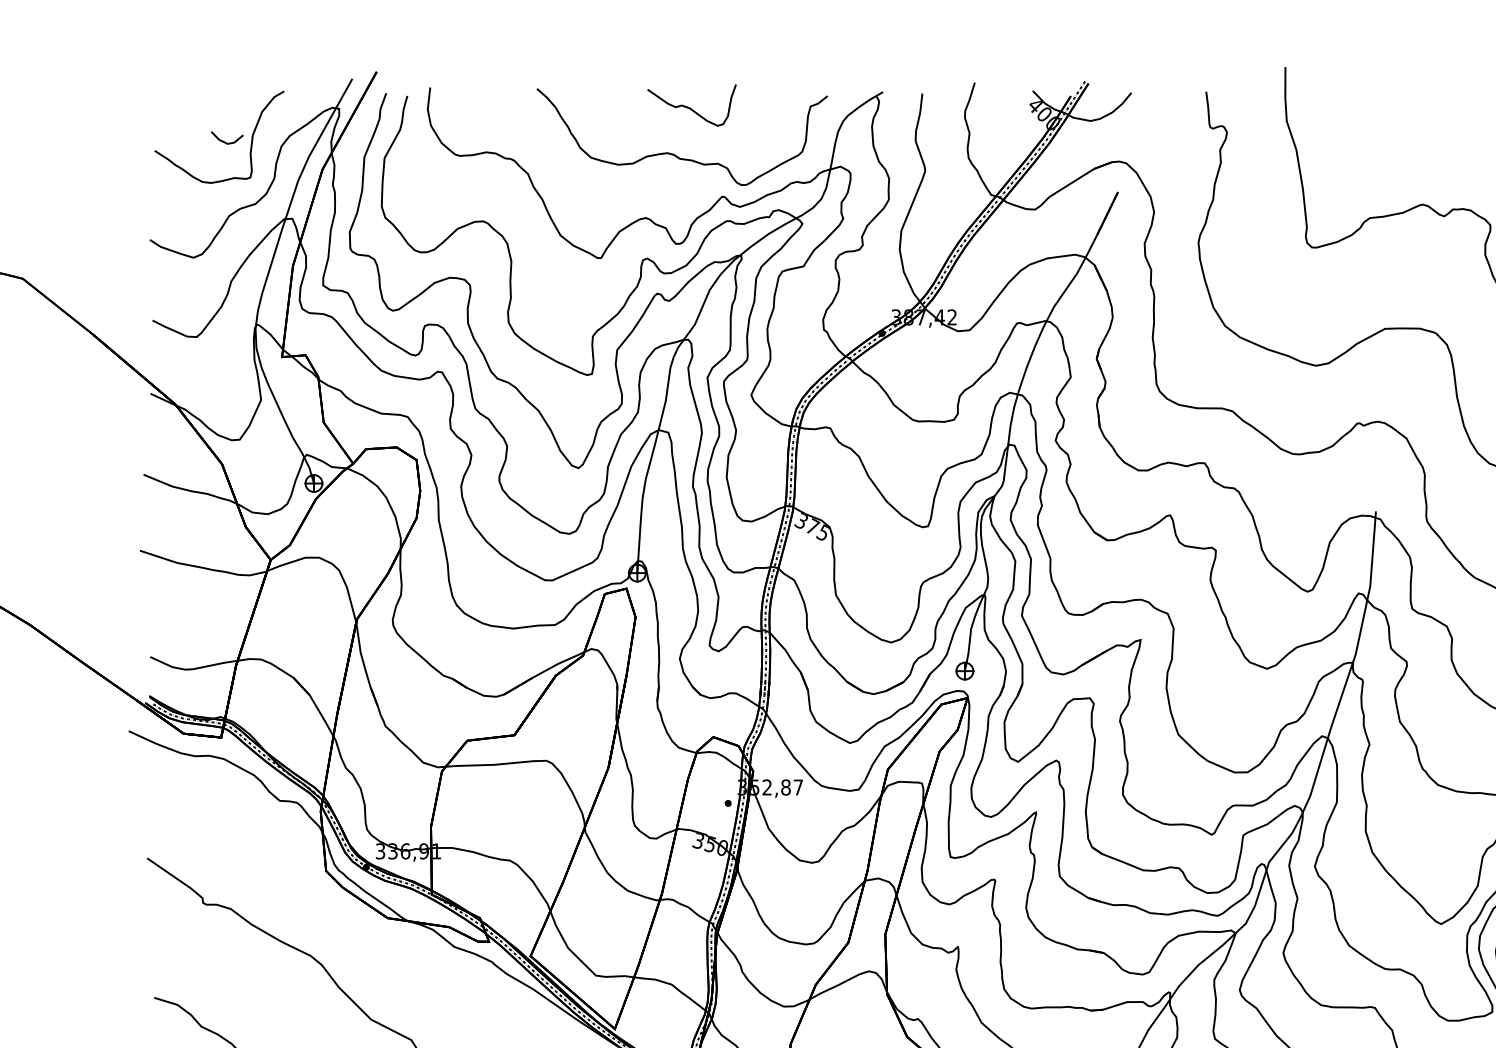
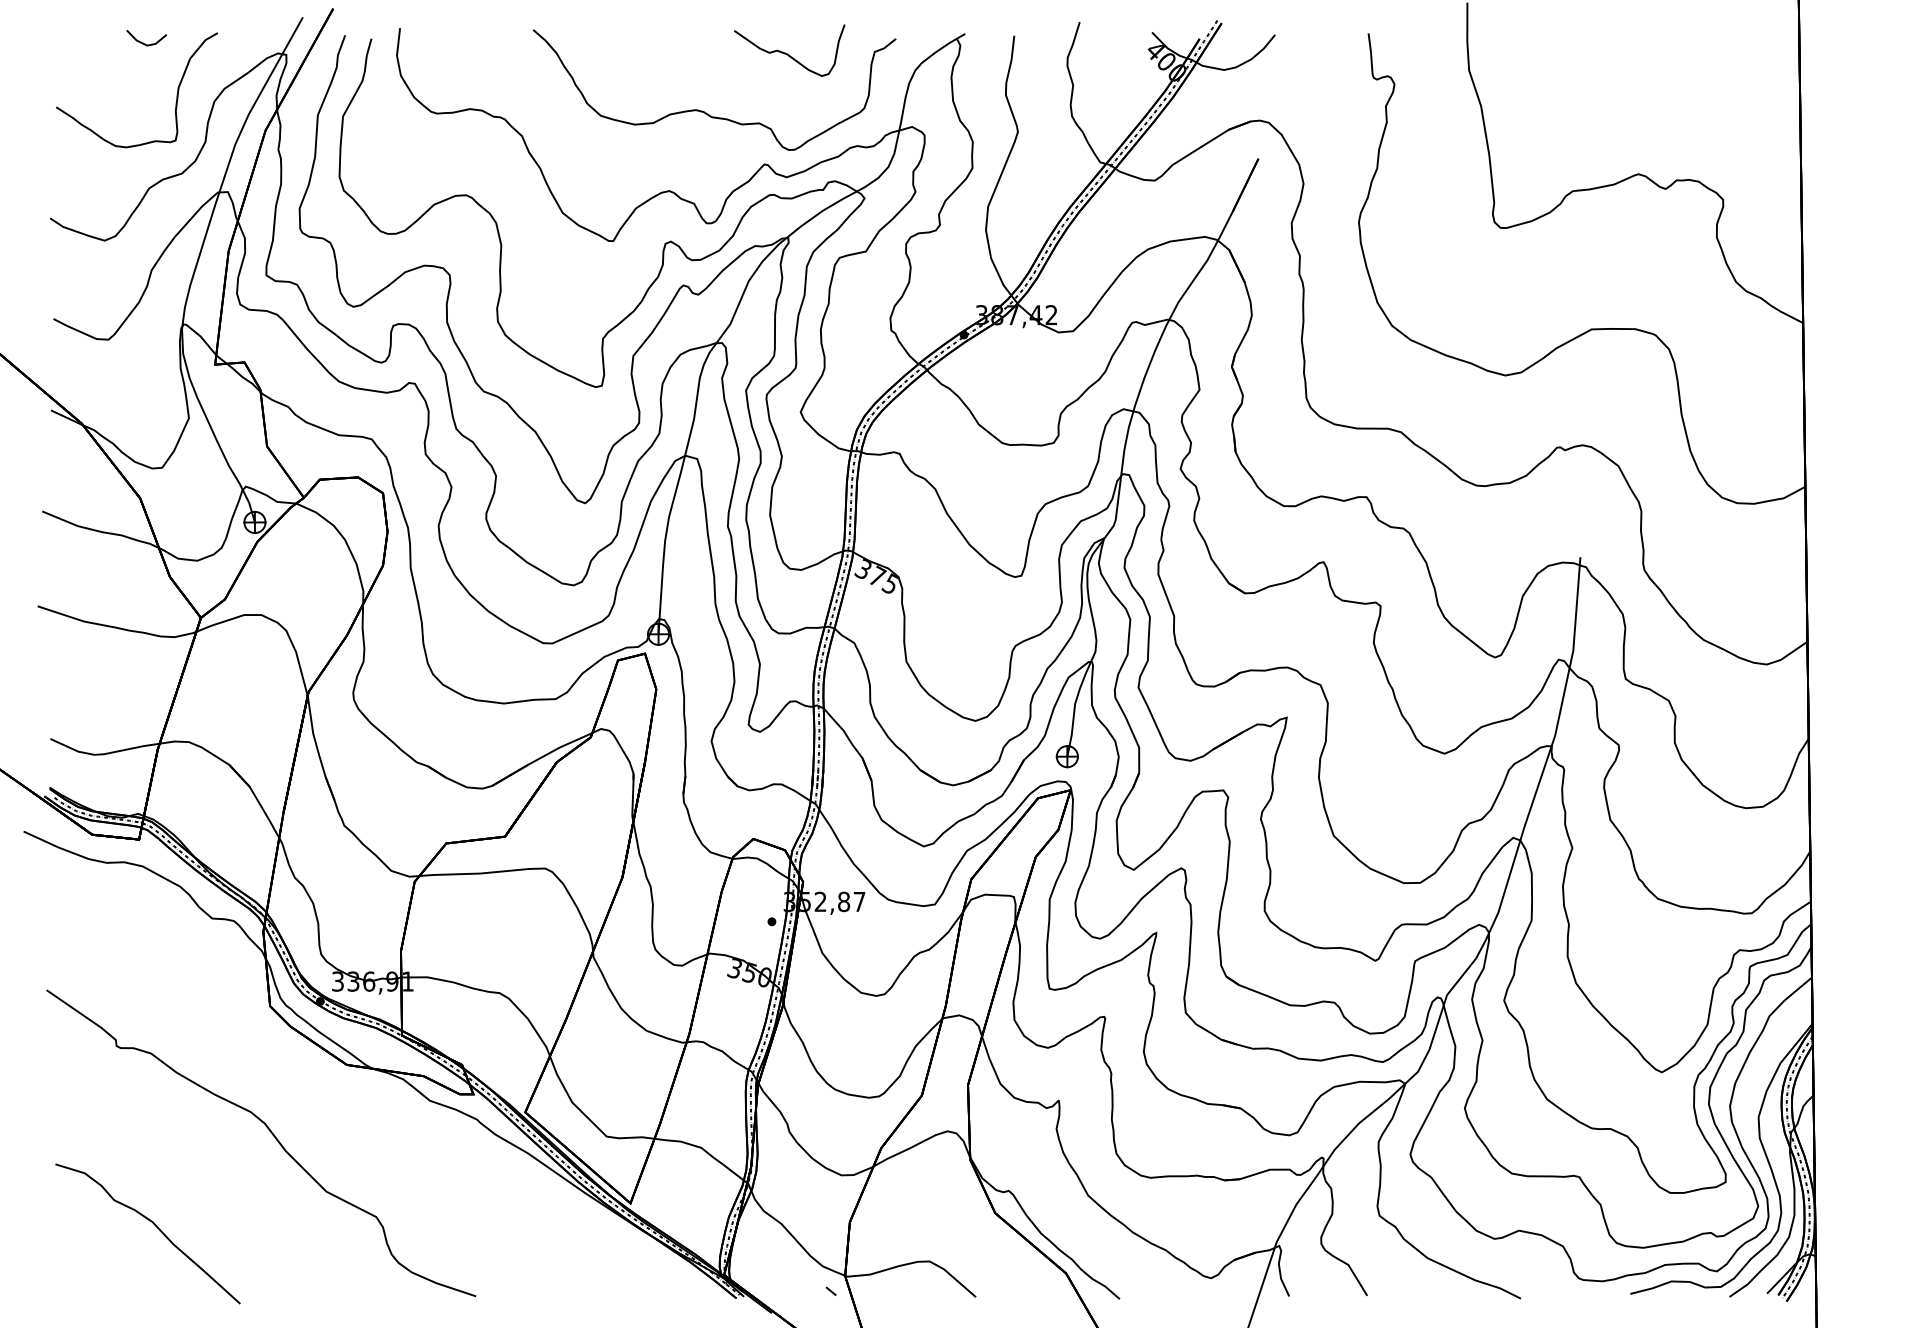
curve: (690, 107) -> (787, 53), moved
line: (224, 141) -> (143, 42), moved

